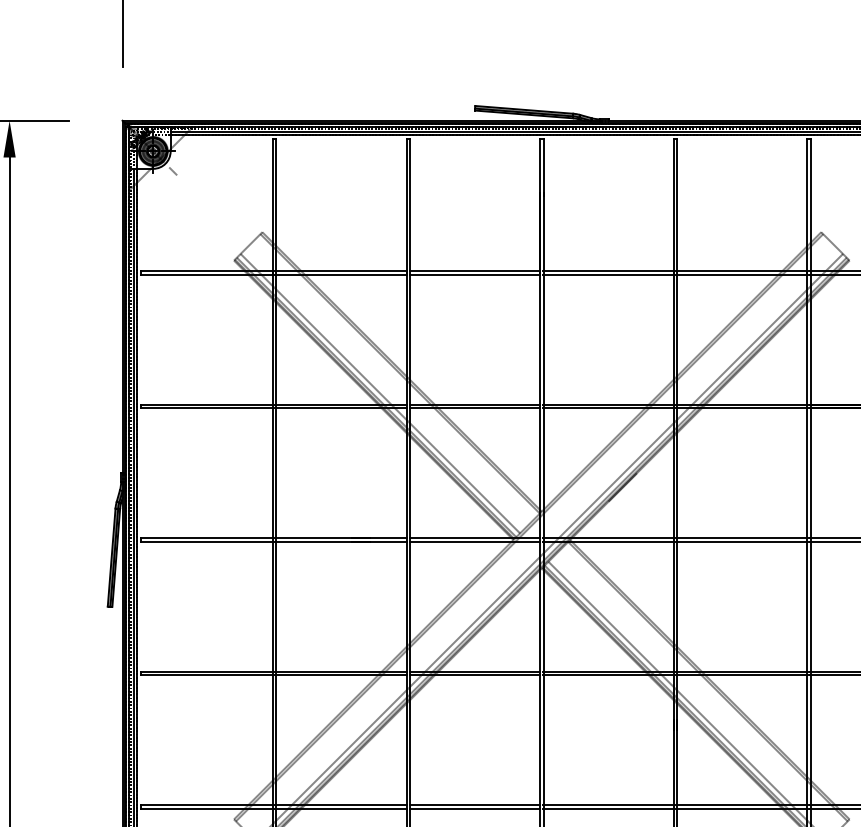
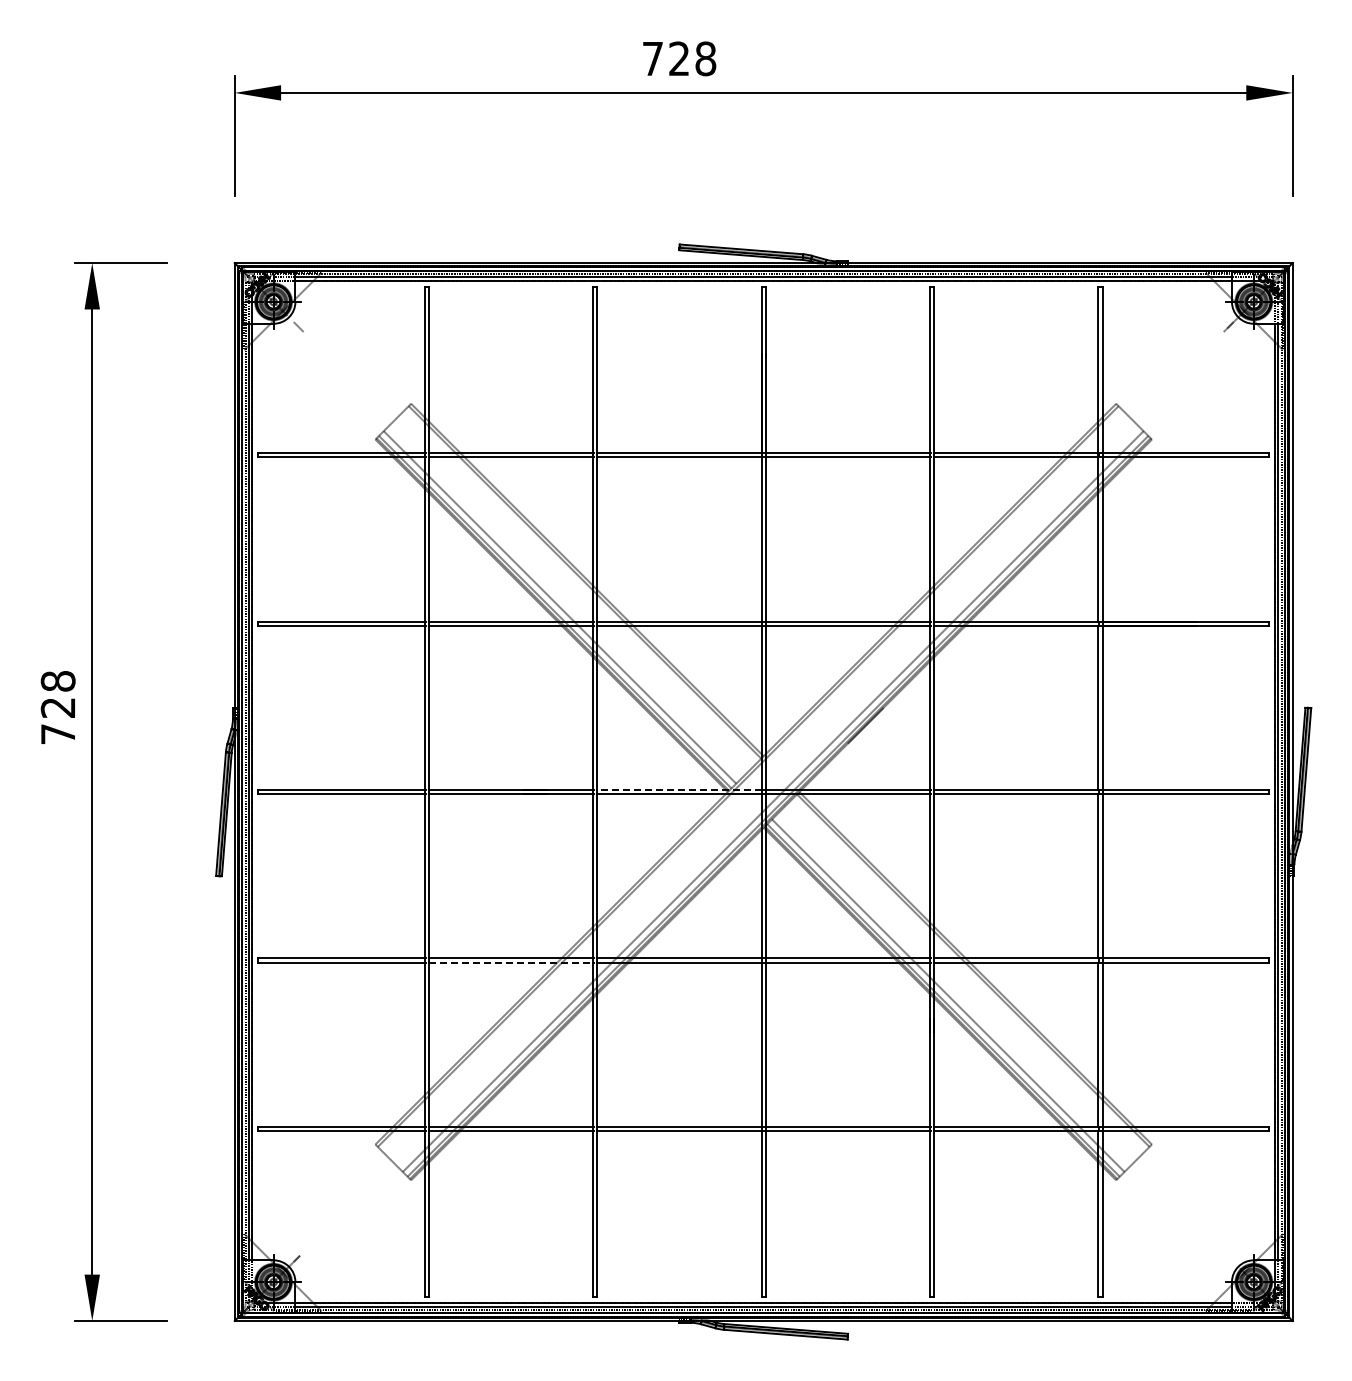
line: (474, 538) -> (678, 789), solid -> dashed
line: (341, 675) -> (511, 962), solid -> dashed

